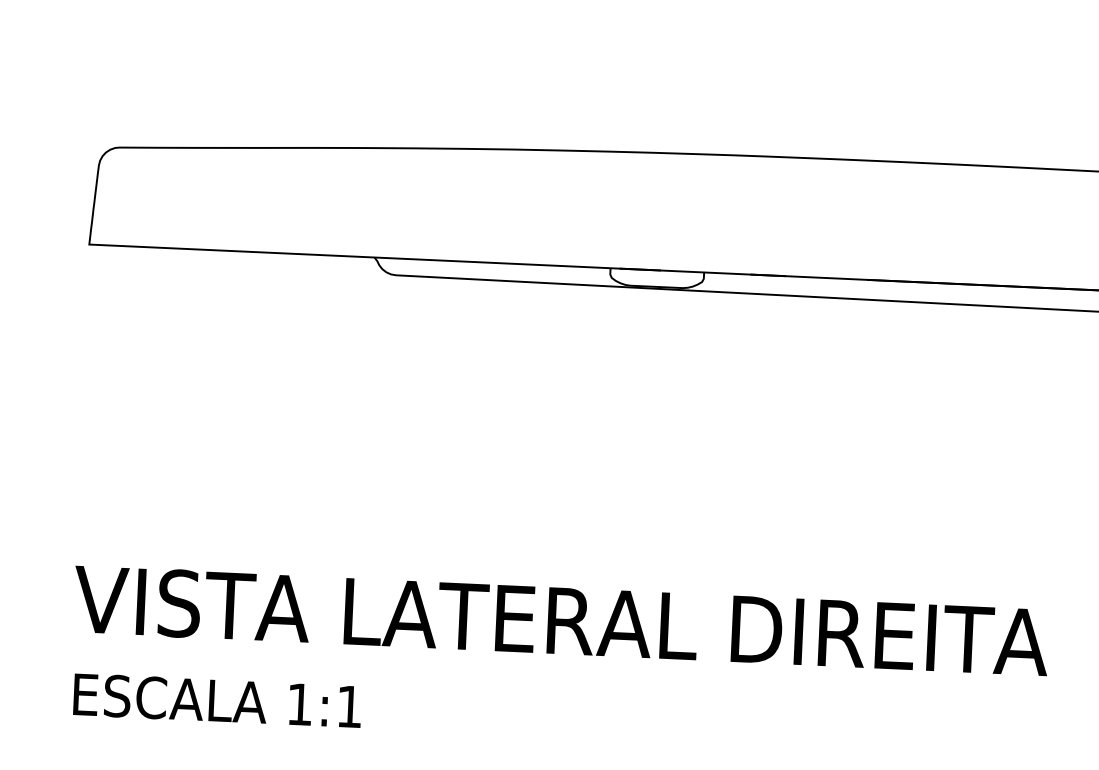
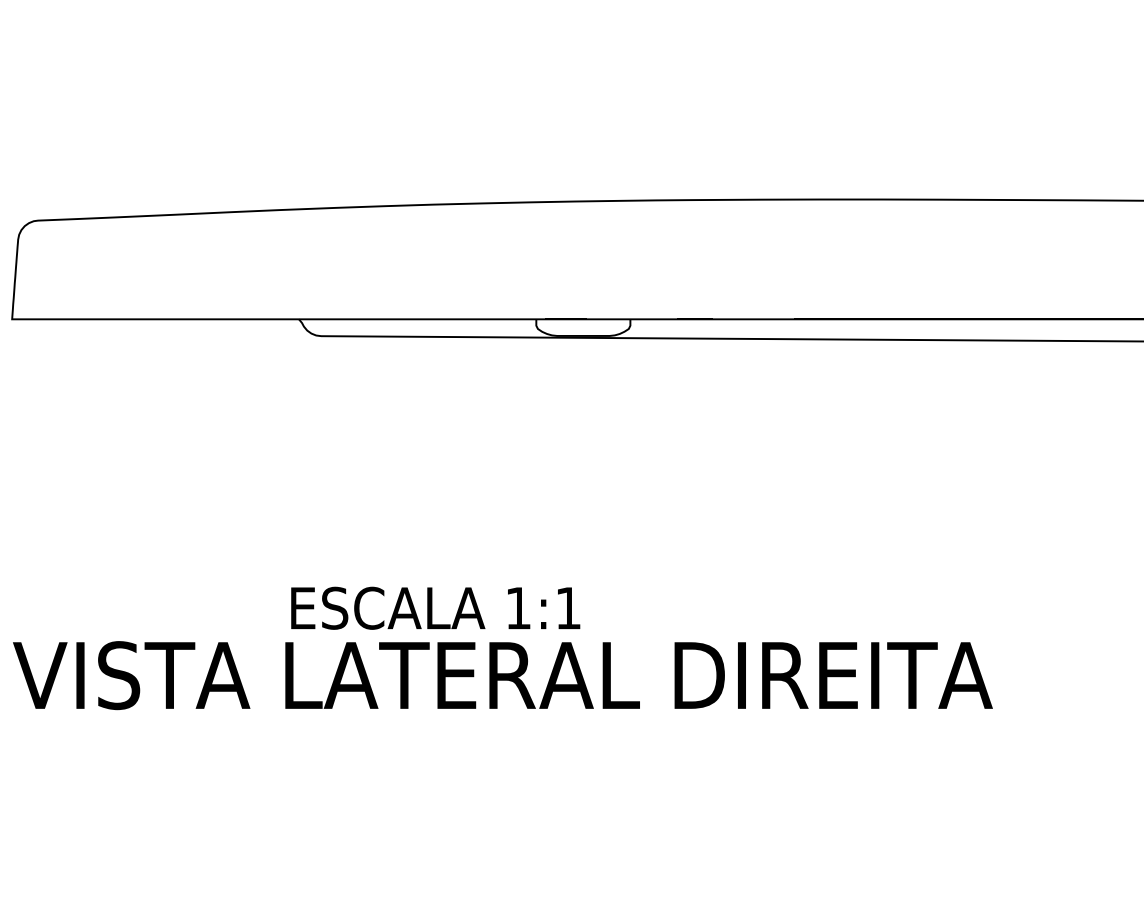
text: (217, 699) -> (435, 607), moved

